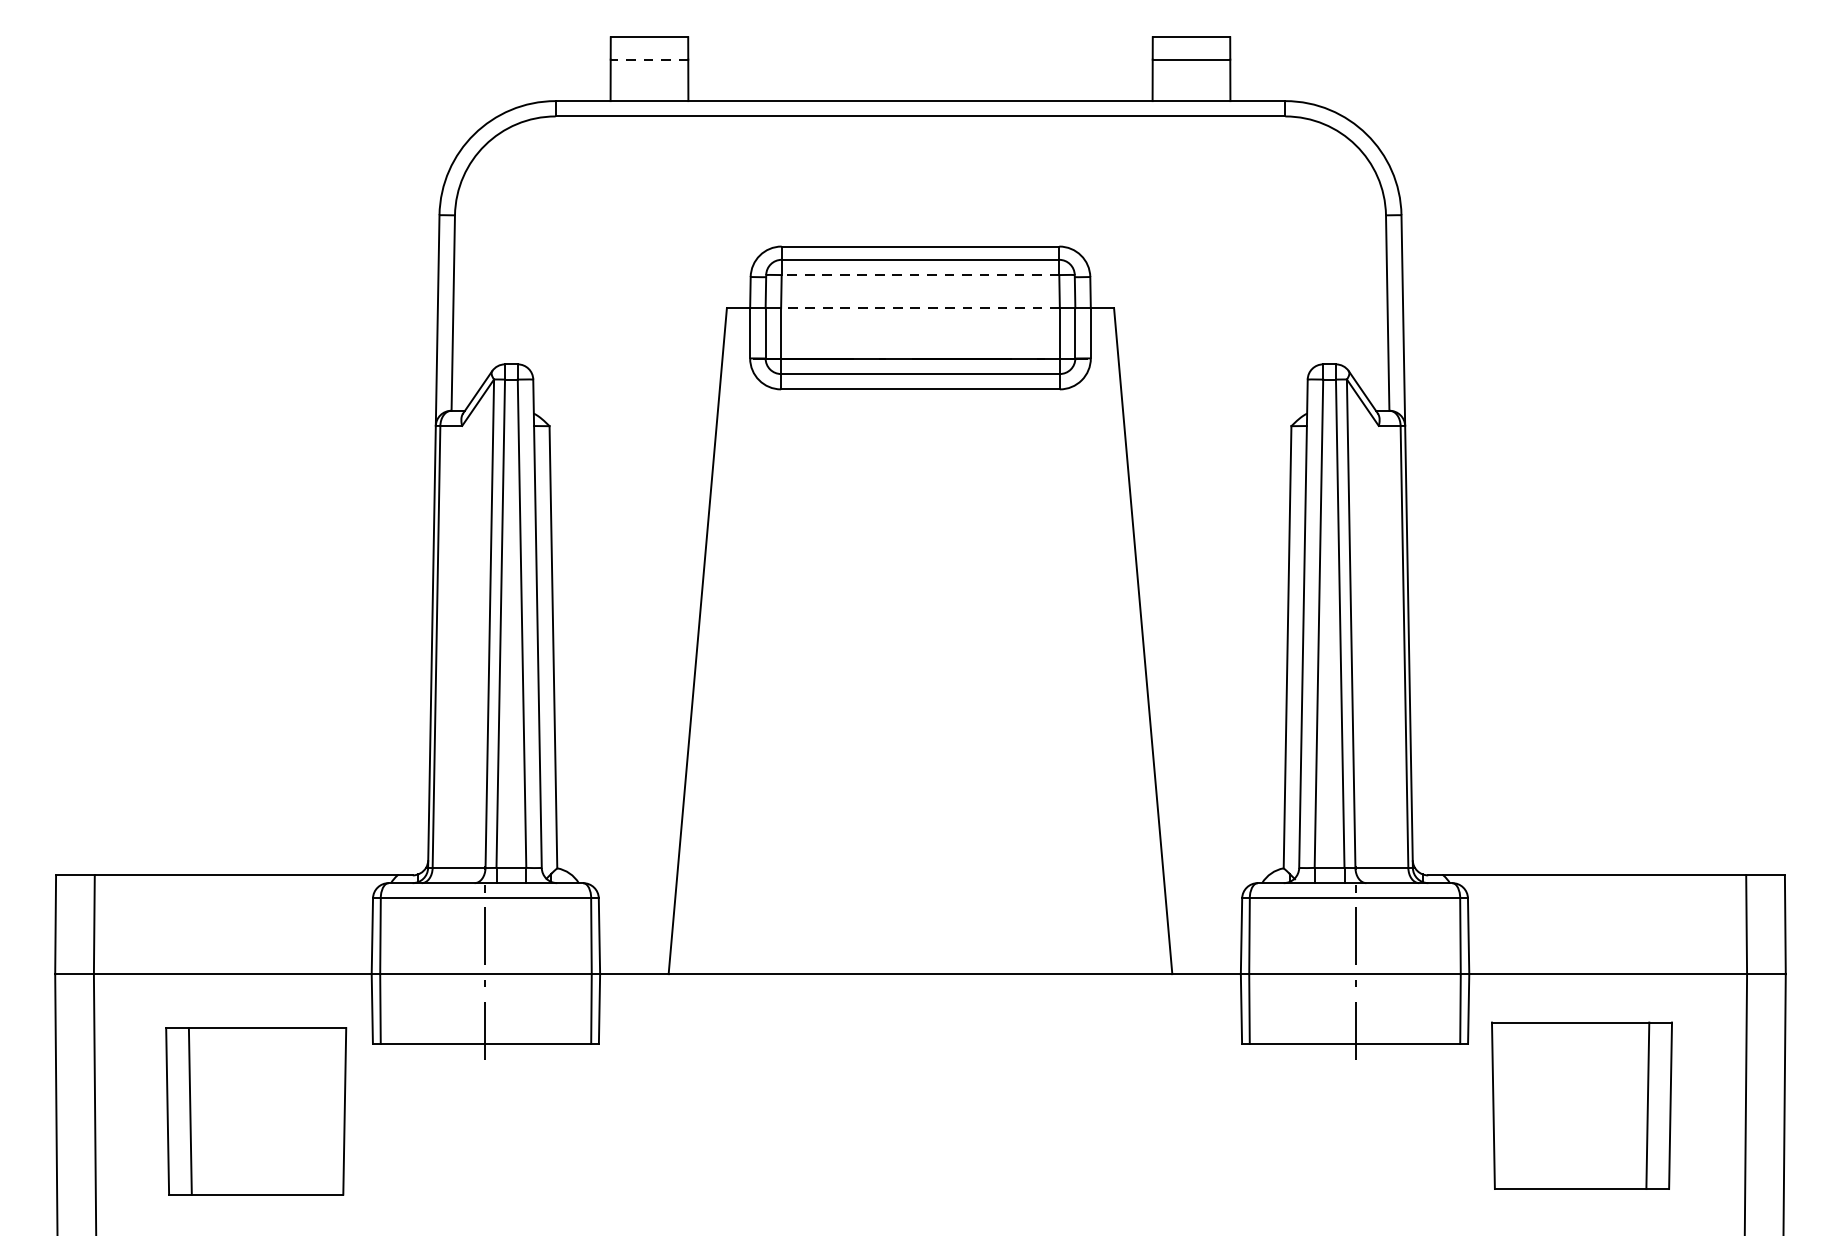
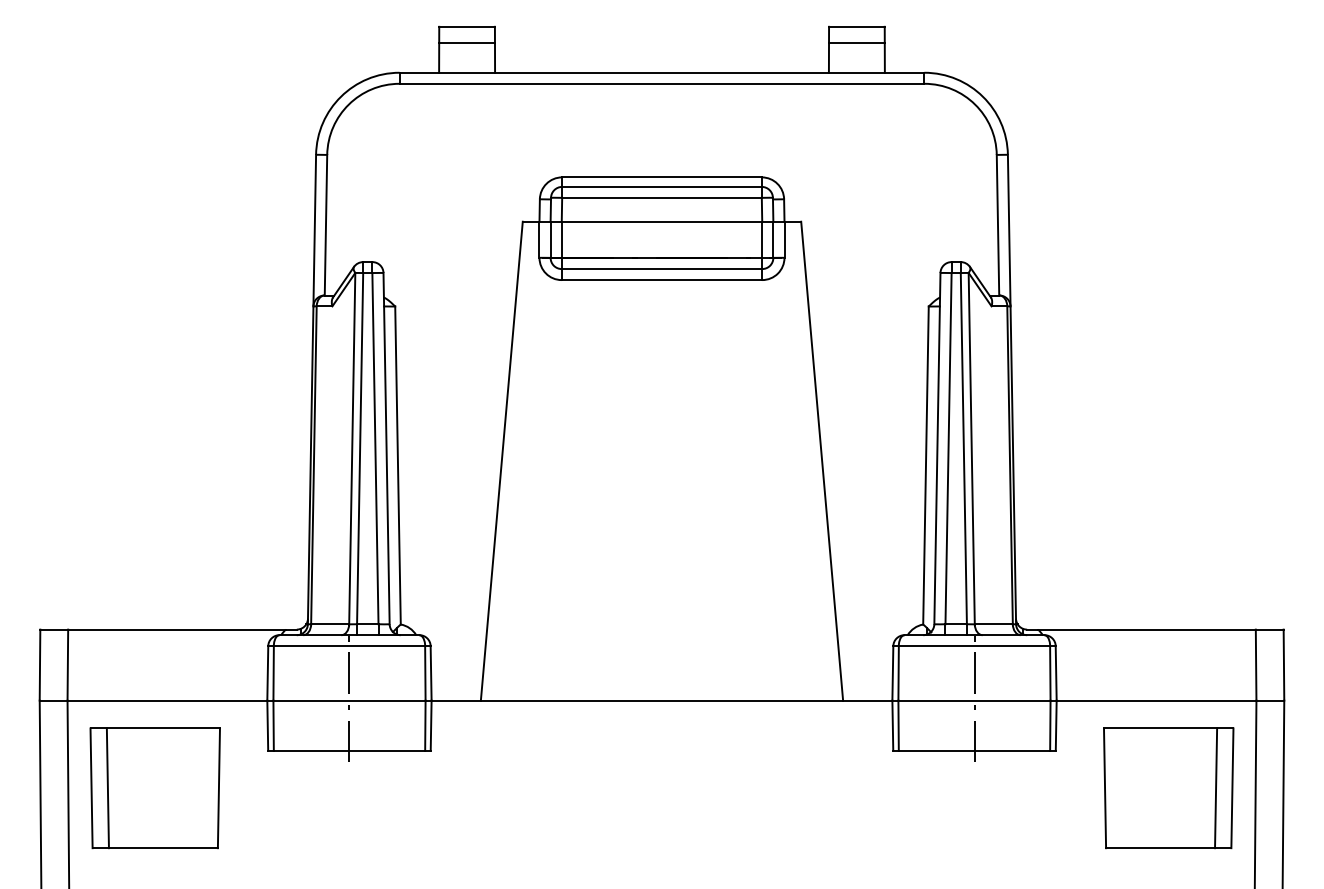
line: (650, 59) -> (467, 42), dashed -> solid
line: (919, 274) -> (661, 197), dashed -> solid
line: (919, 307) -> (661, 221), dashed -> solid
part: (1581, 1106) -> (1168, 788), moved
part: (255, 1111) -> (154, 788), moved

